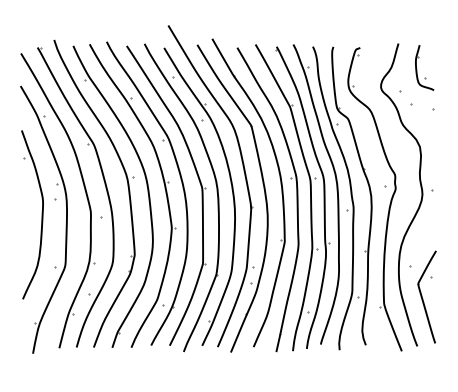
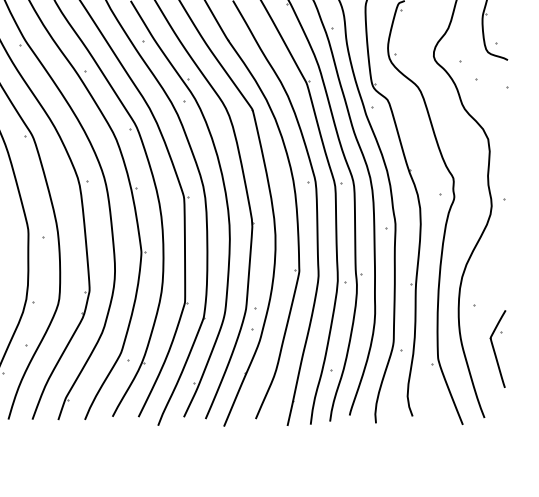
part: (426, 296) -> (497, 348), size x0.6

